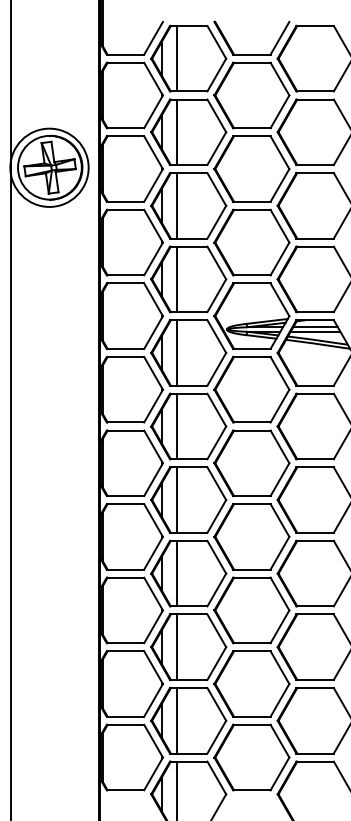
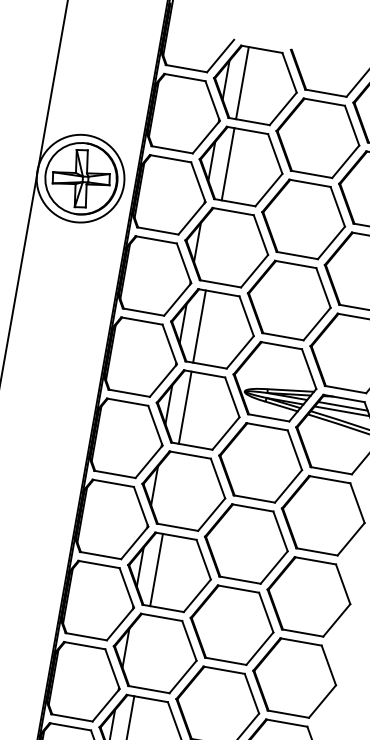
line: (176, 205) -> (213, 244), removed
line: (176, 426) -> (170, 488), removed
line: (176, 573) -> (141, 650), removed

